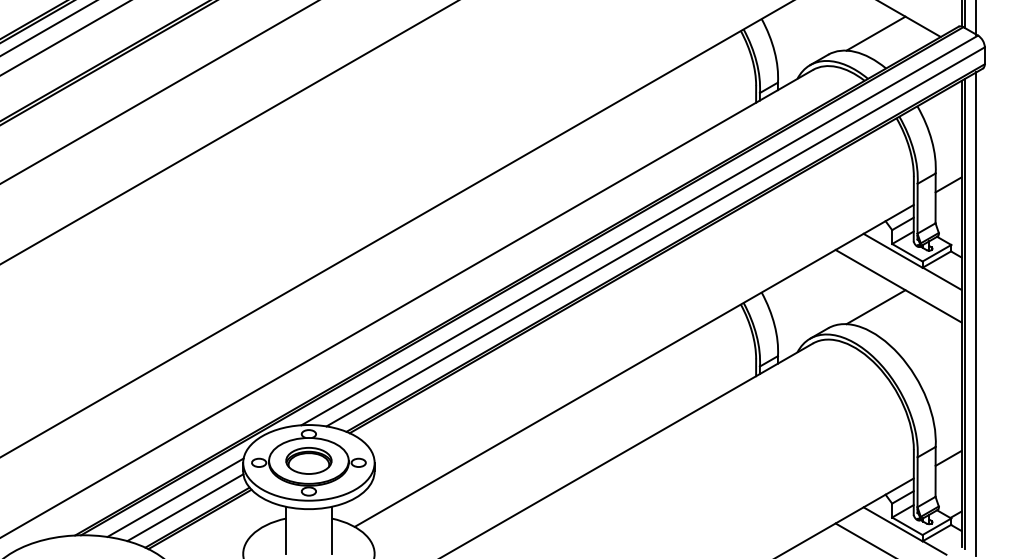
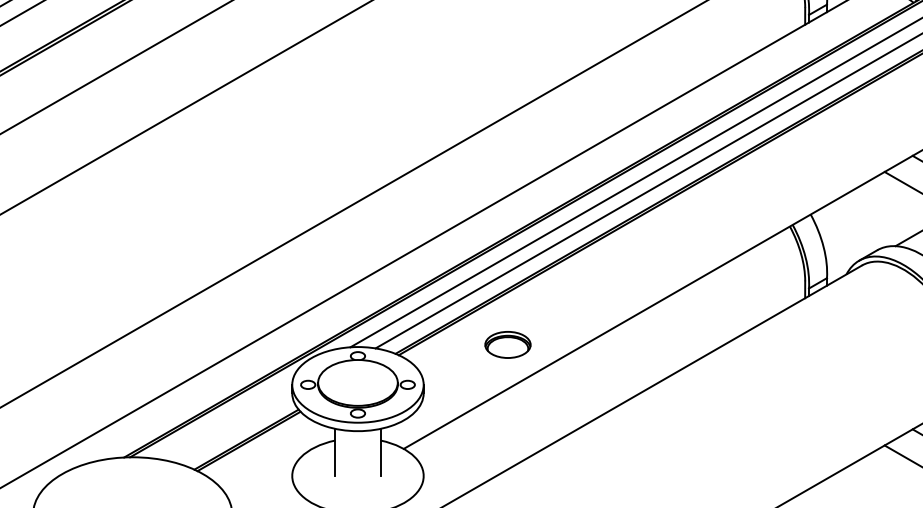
part: (308, 460) -> (507, 344), moved
line: (175, 497) -> (224, 419), removed
line: (185, 507) -> (234, 429), removed

